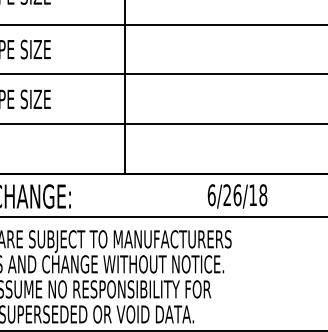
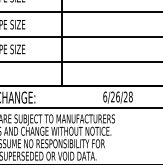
text: (252, 194) -> (125, 96), 6/26/18 -> 6/26/28

